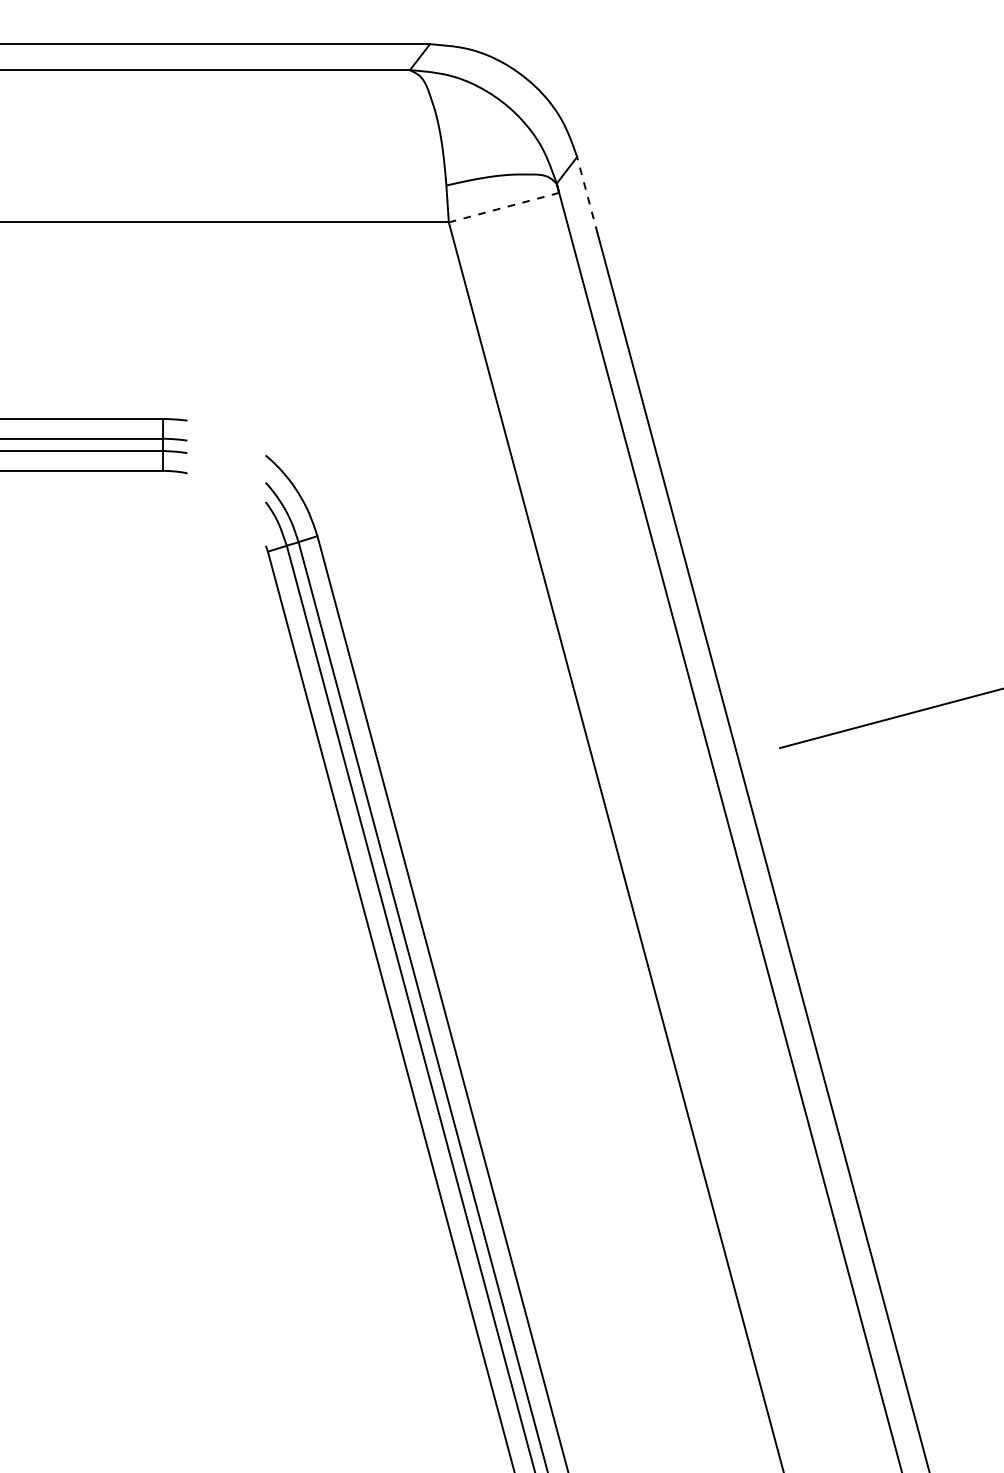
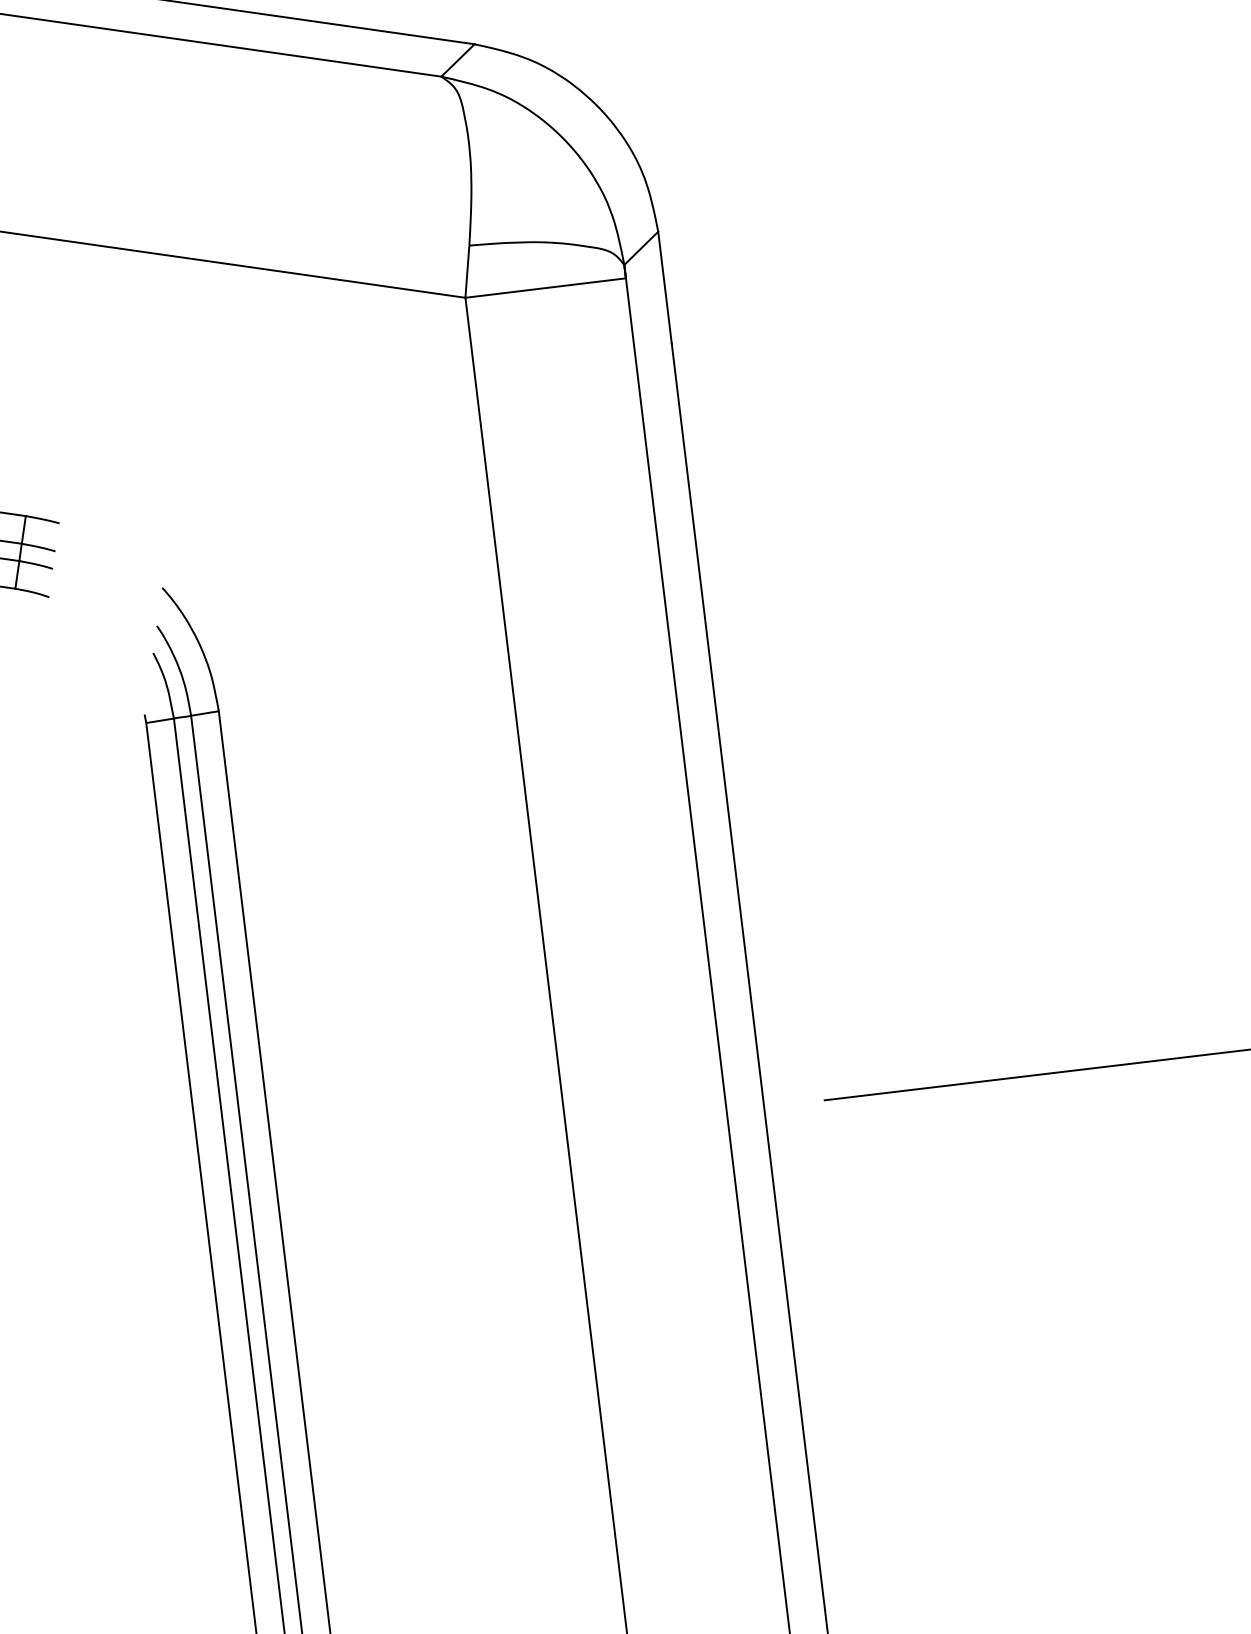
line: (587, 195) -> (665, 287), dashed -> solid
line: (503, 207) -> (545, 287), dashed -> solid

